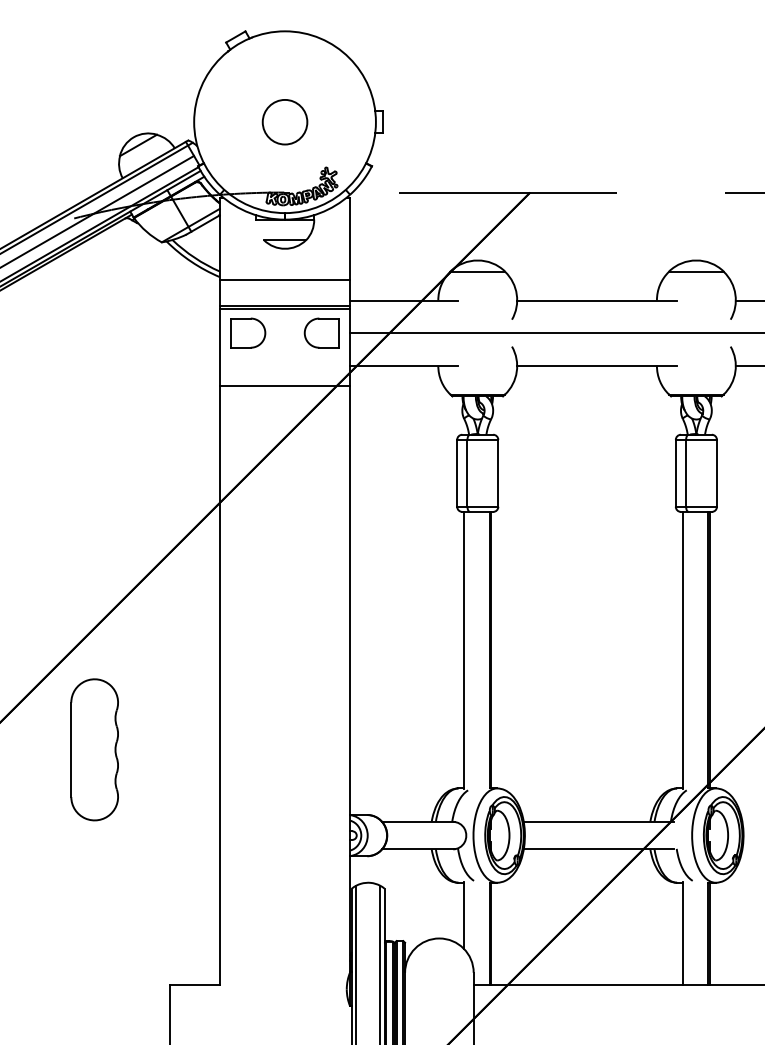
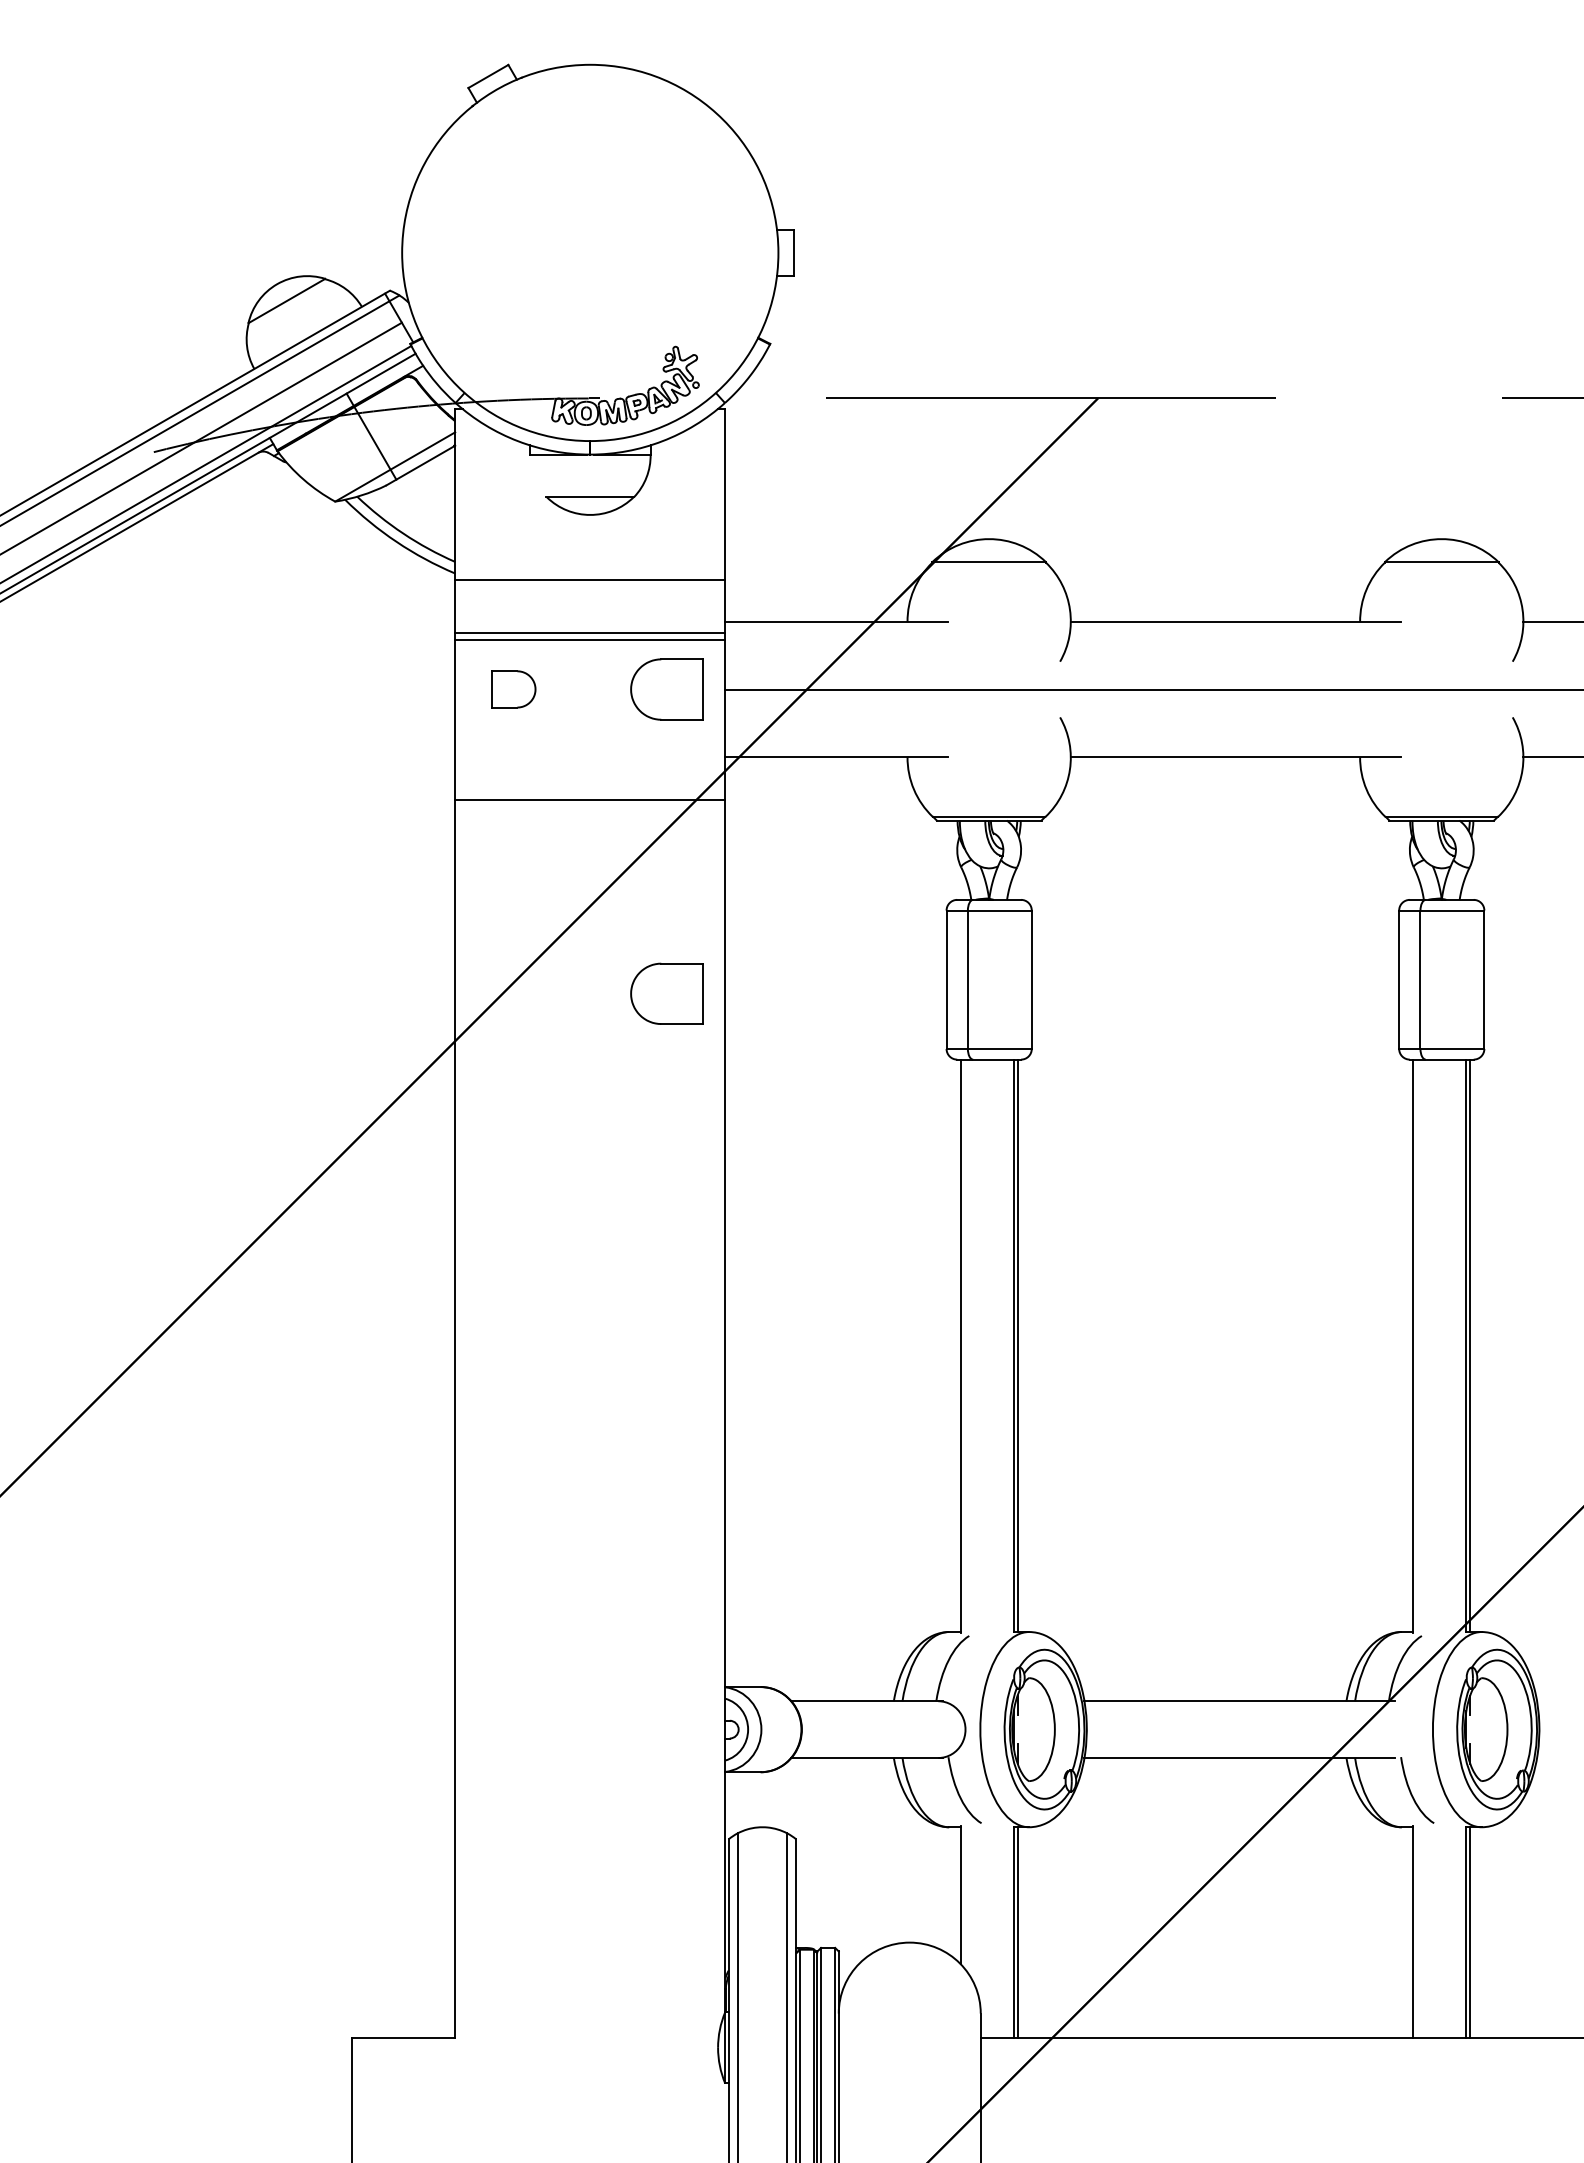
circle: (284, 122) -> (589, 253), removed
part: (248, 332) -> (514, 688), size x0.6
part: (321, 479) -> (665, 992), added
part: (94, 749) -> (195, 1551), removed

